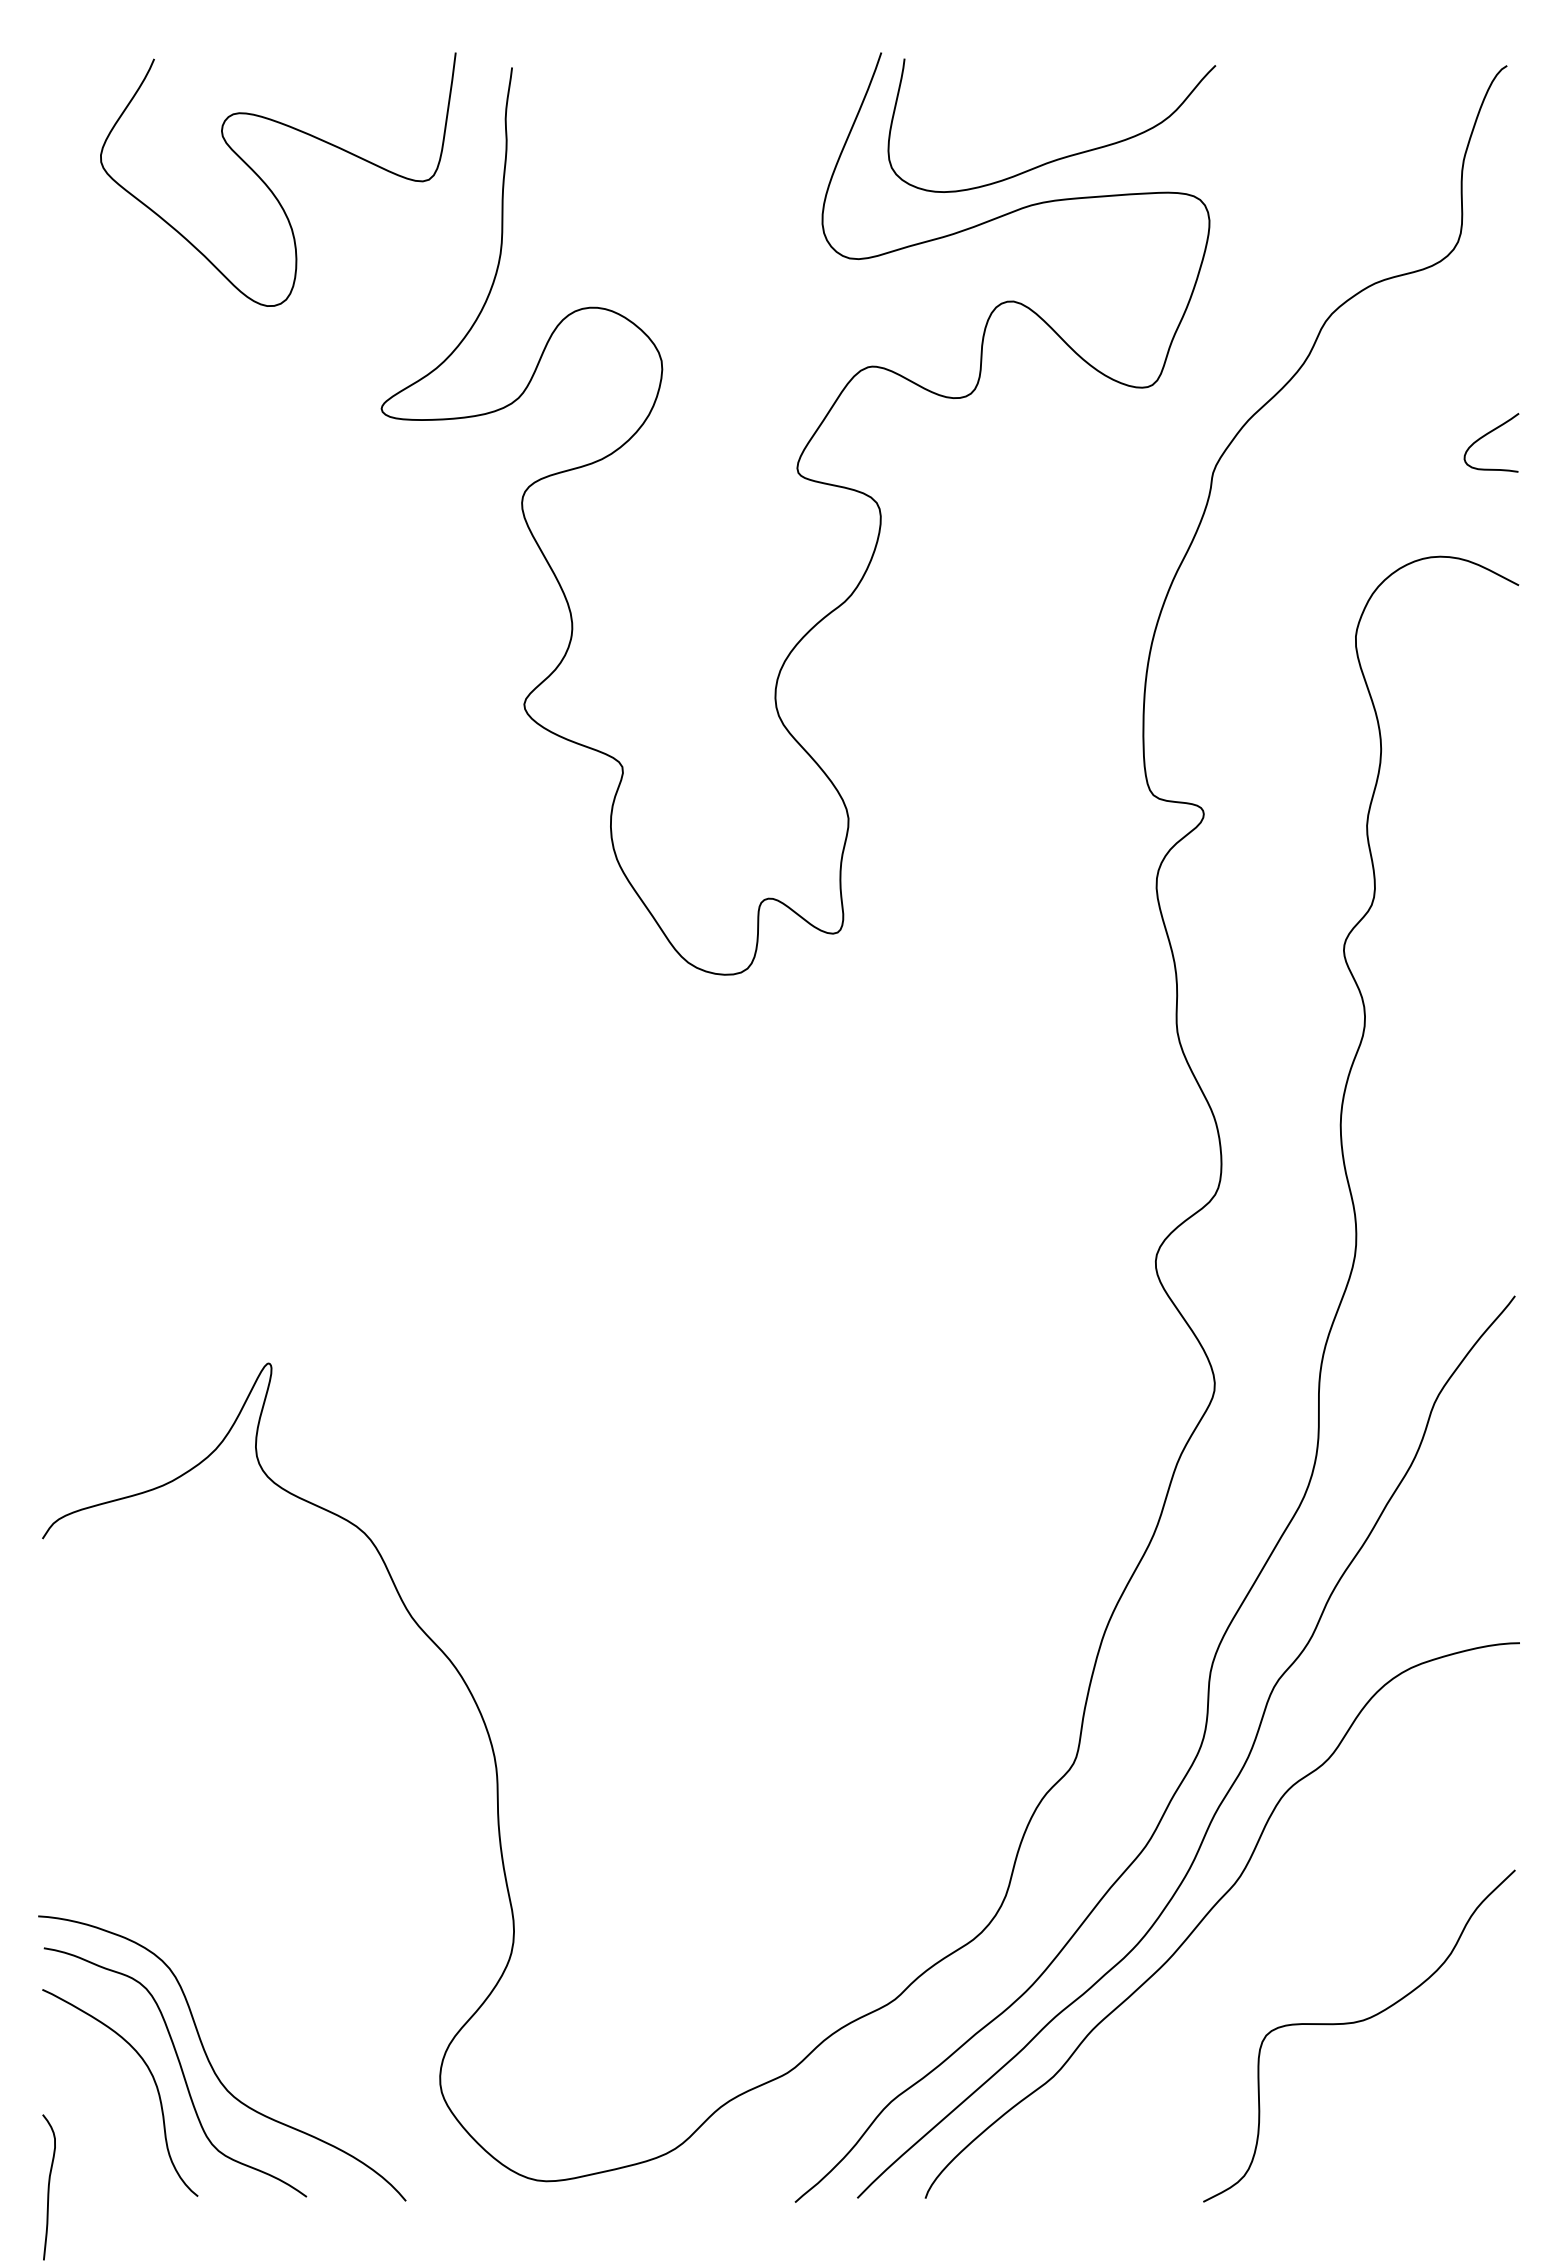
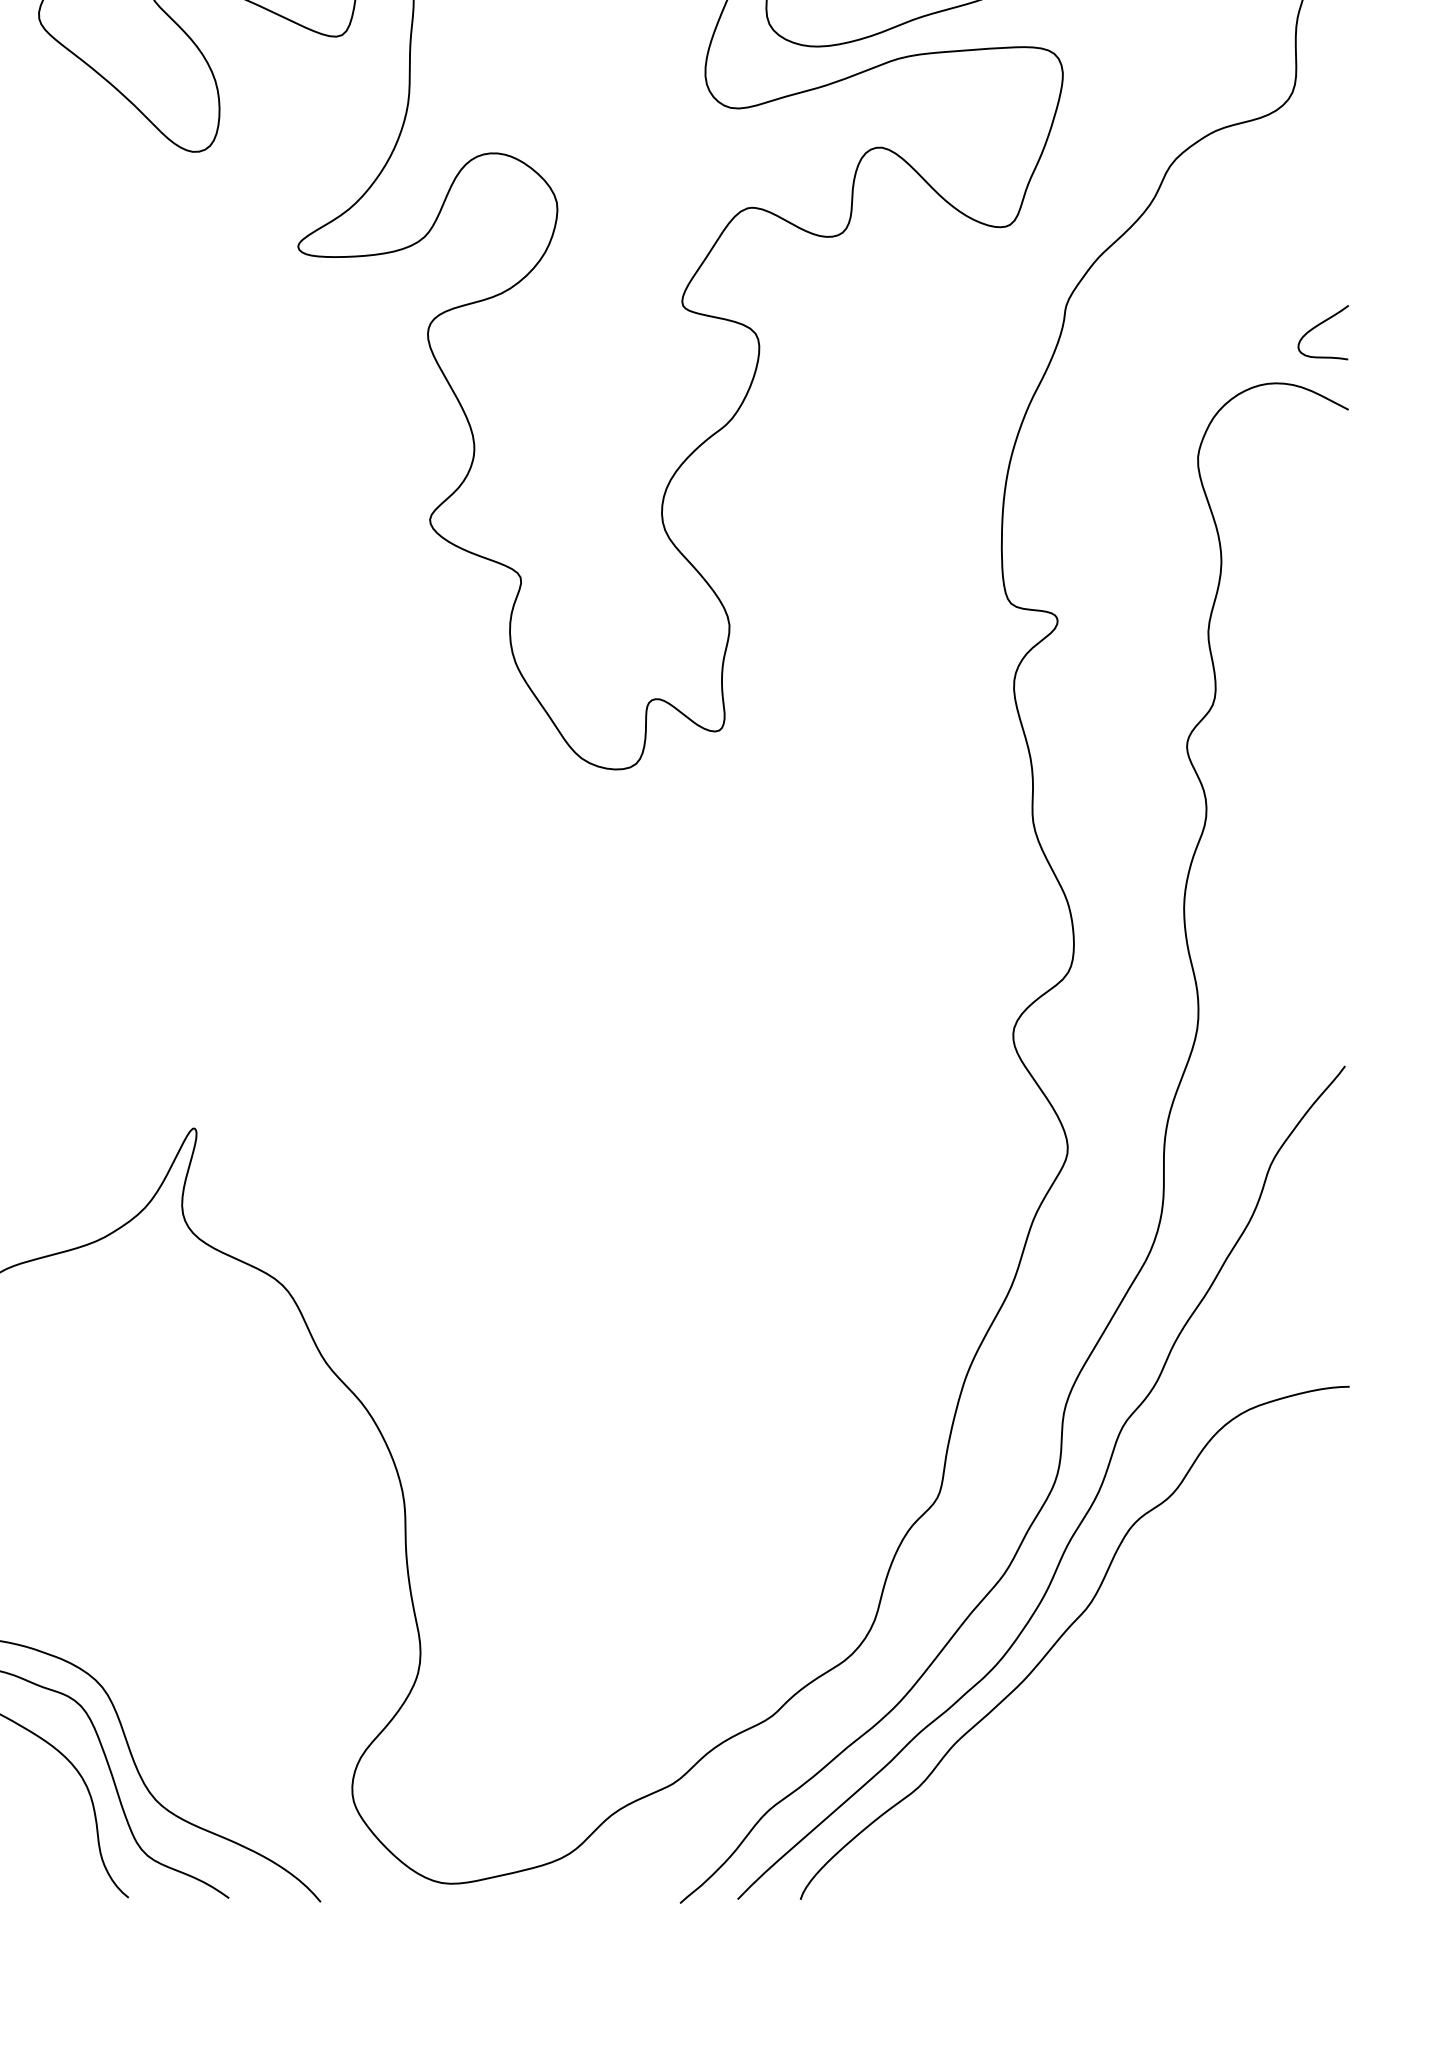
curve: (1485, 436) -> (1317, 326), moved
curve: (1355, 2023) -> (1197, 1738), removed

